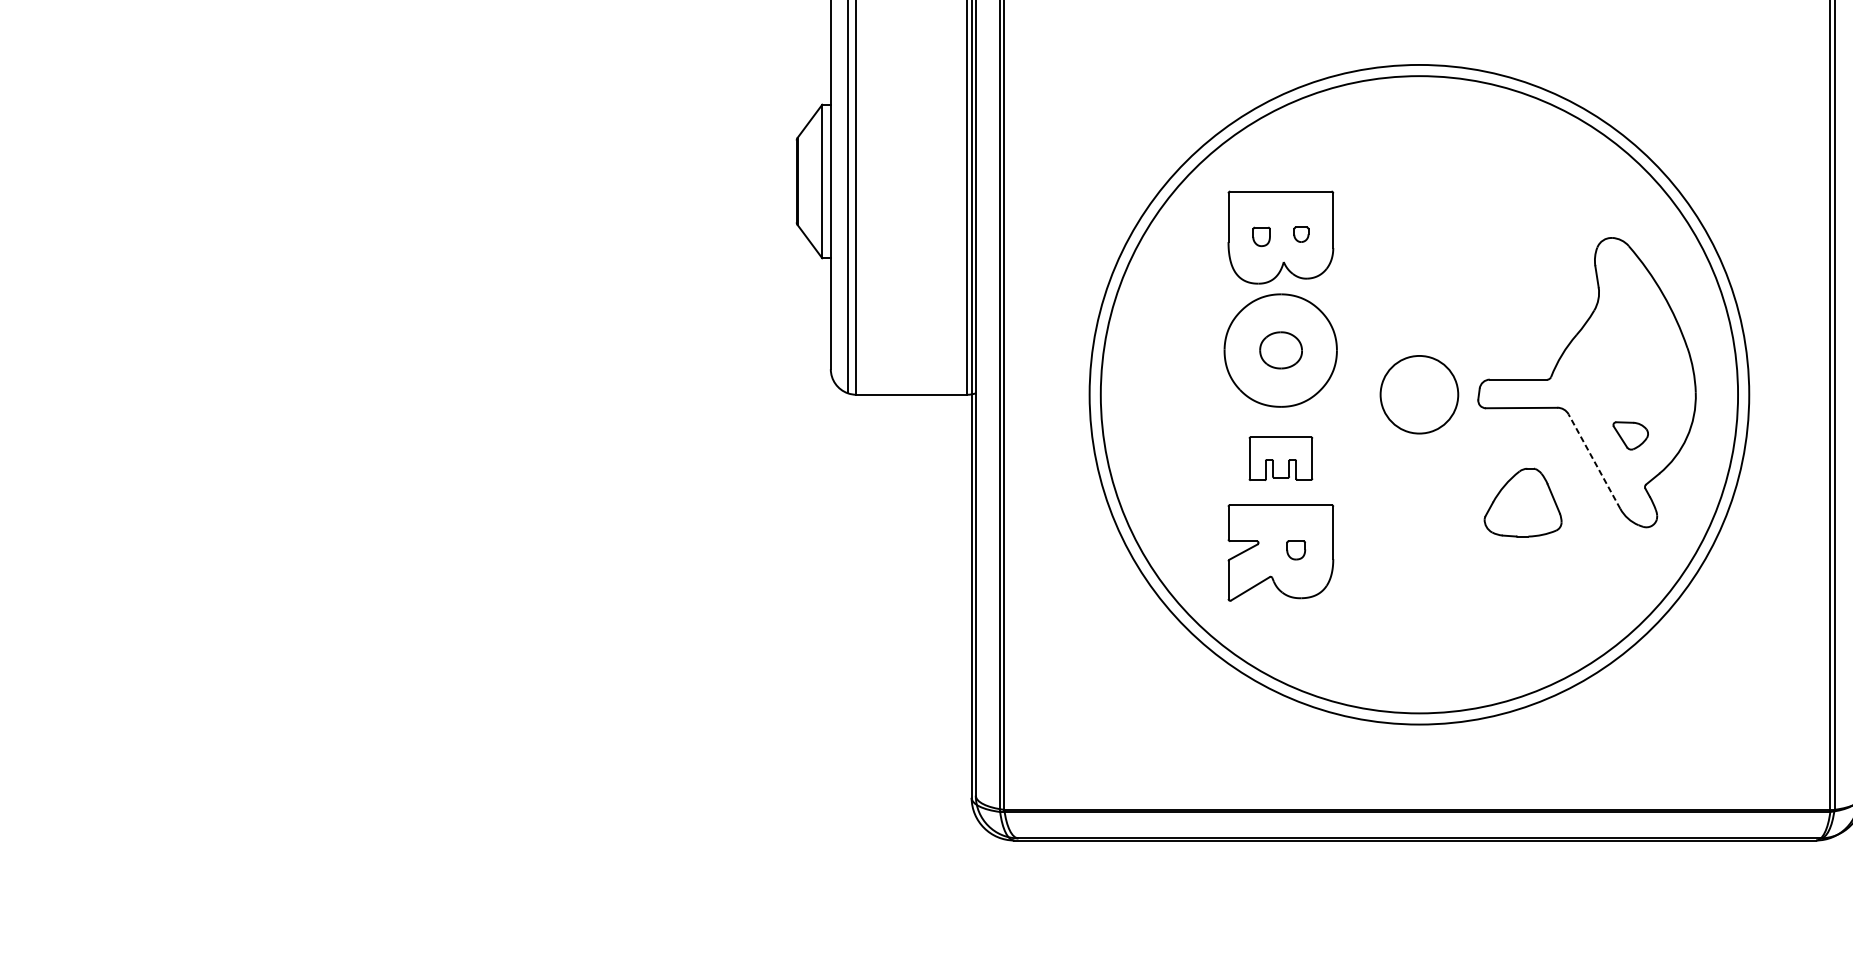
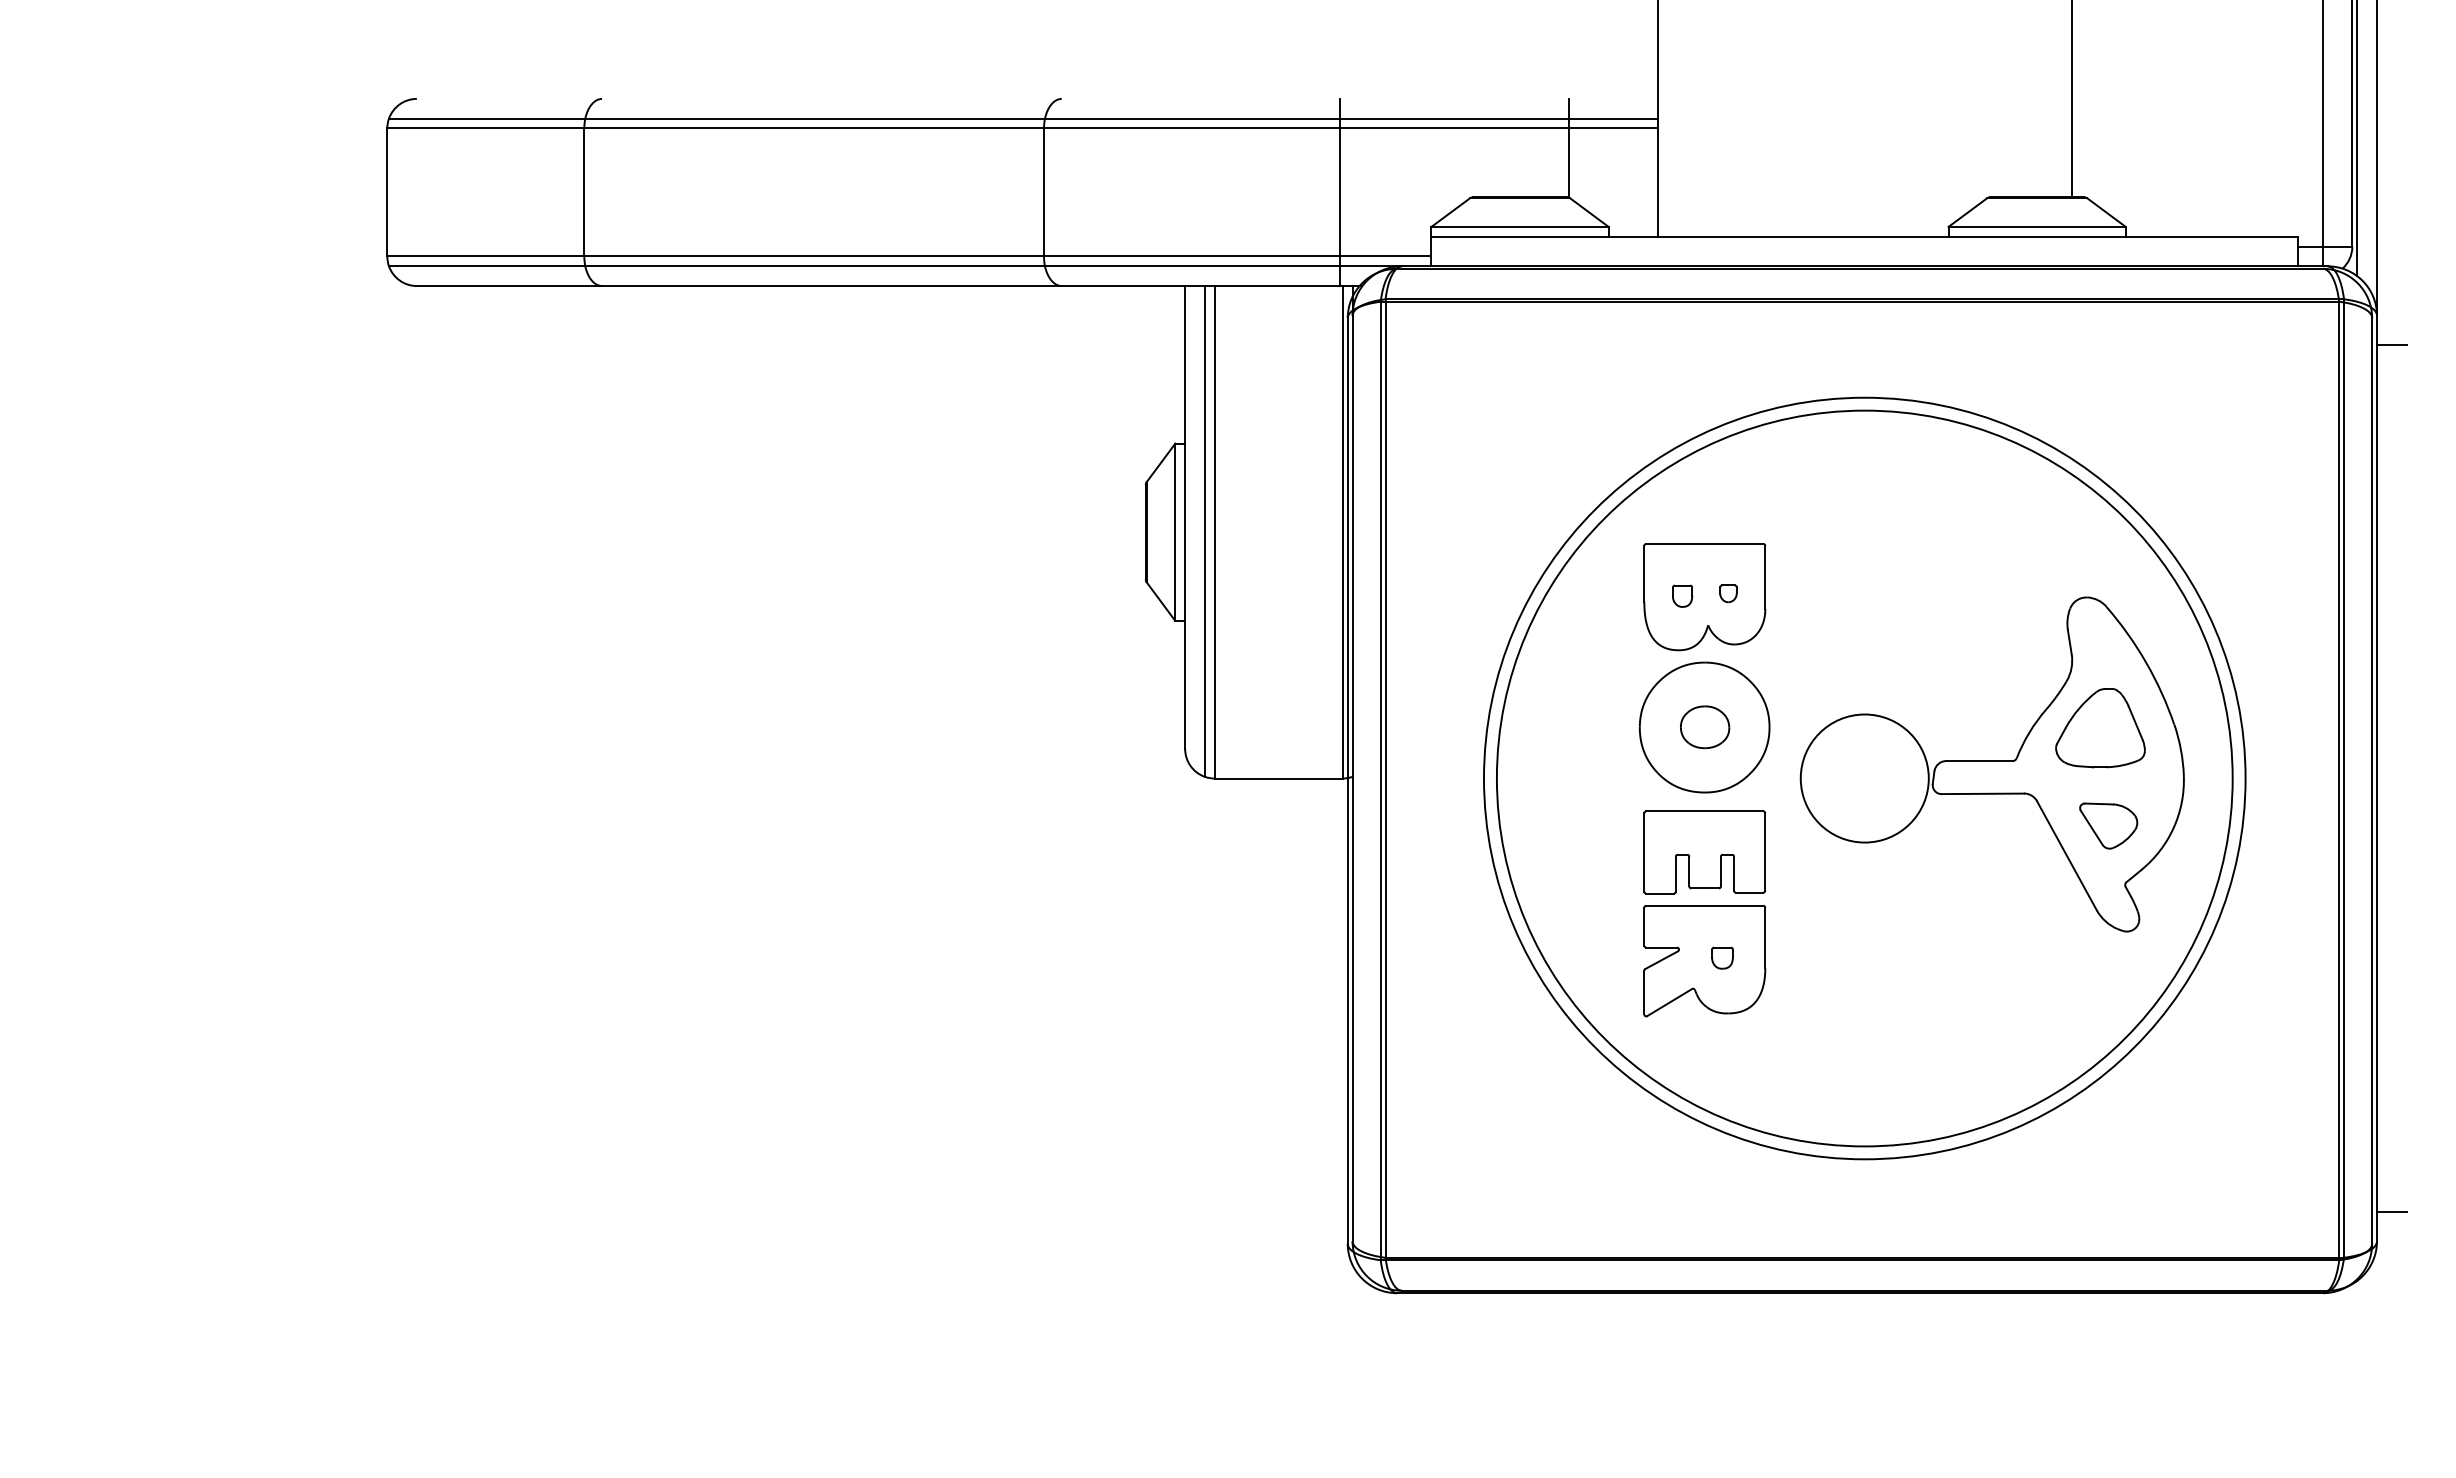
circle: (1419, 394) -> (1864, 778), size x1.43
part: (1630, 435) -> (2108, 825), size x1.43
part: (1280, 458) -> (1704, 852), size x1.67
line: (1594, 461) -> (2066, 855), dashed -> solid
part: (1523, 503) -> (2100, 728), moved

